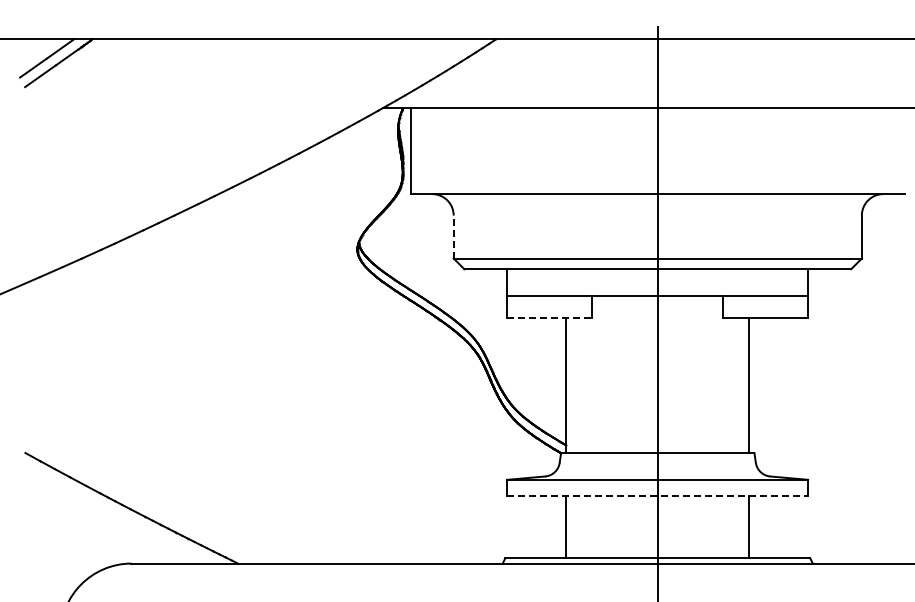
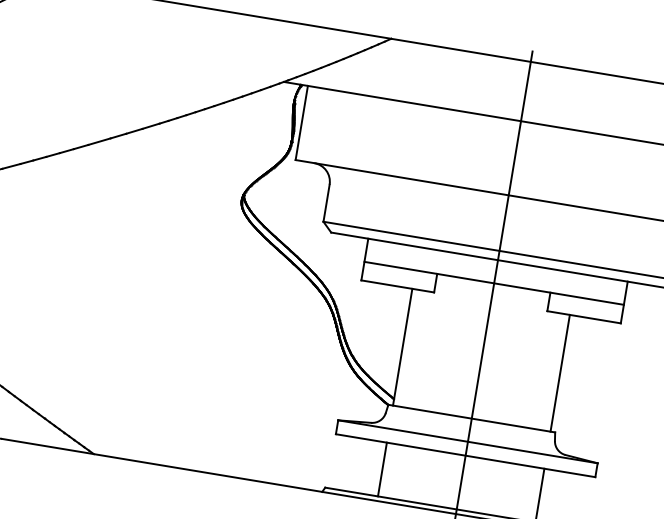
line: (453, 236) -> (326, 202), dashed -> solid
line: (550, 317) -> (398, 286), dashed -> solid
line: (658, 495) -> (466, 455), dashed -> solid

